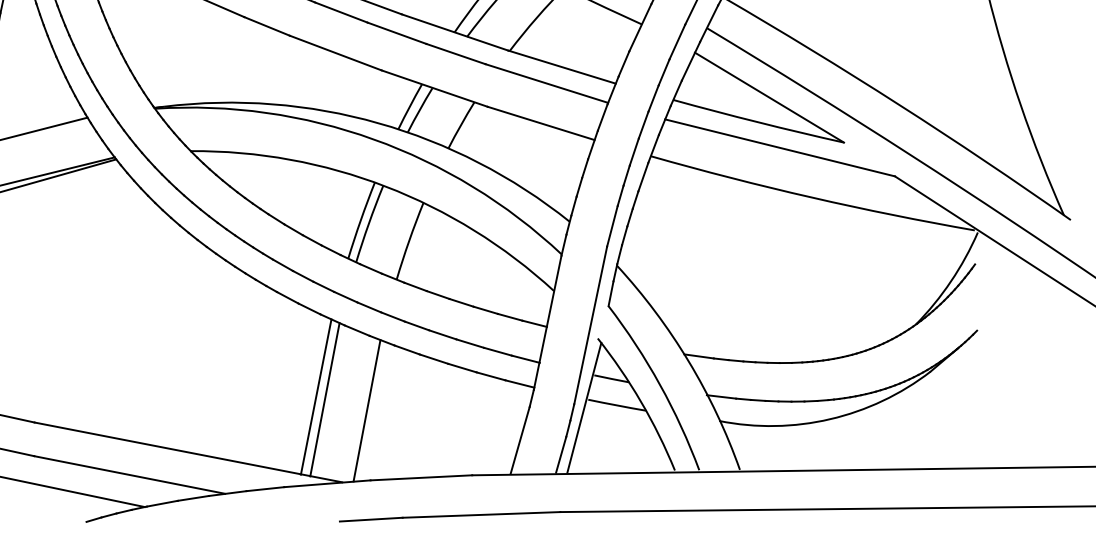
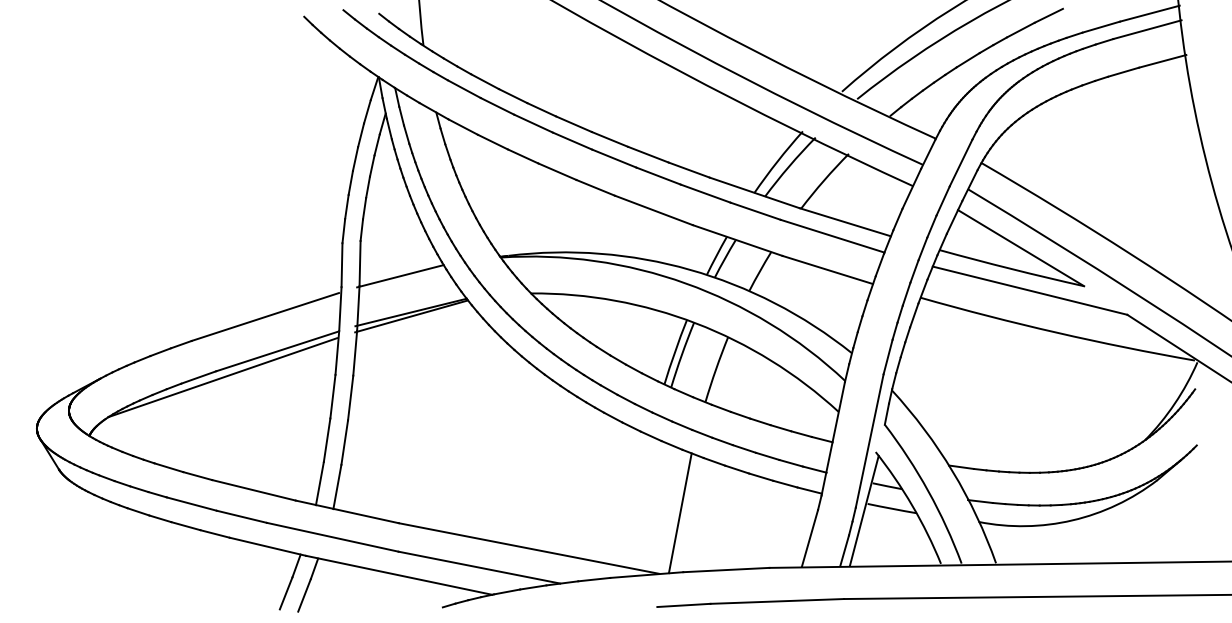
line: (316, 396) -> (637, 501), removed
line: (324, 399) -> (644, 503), removed

